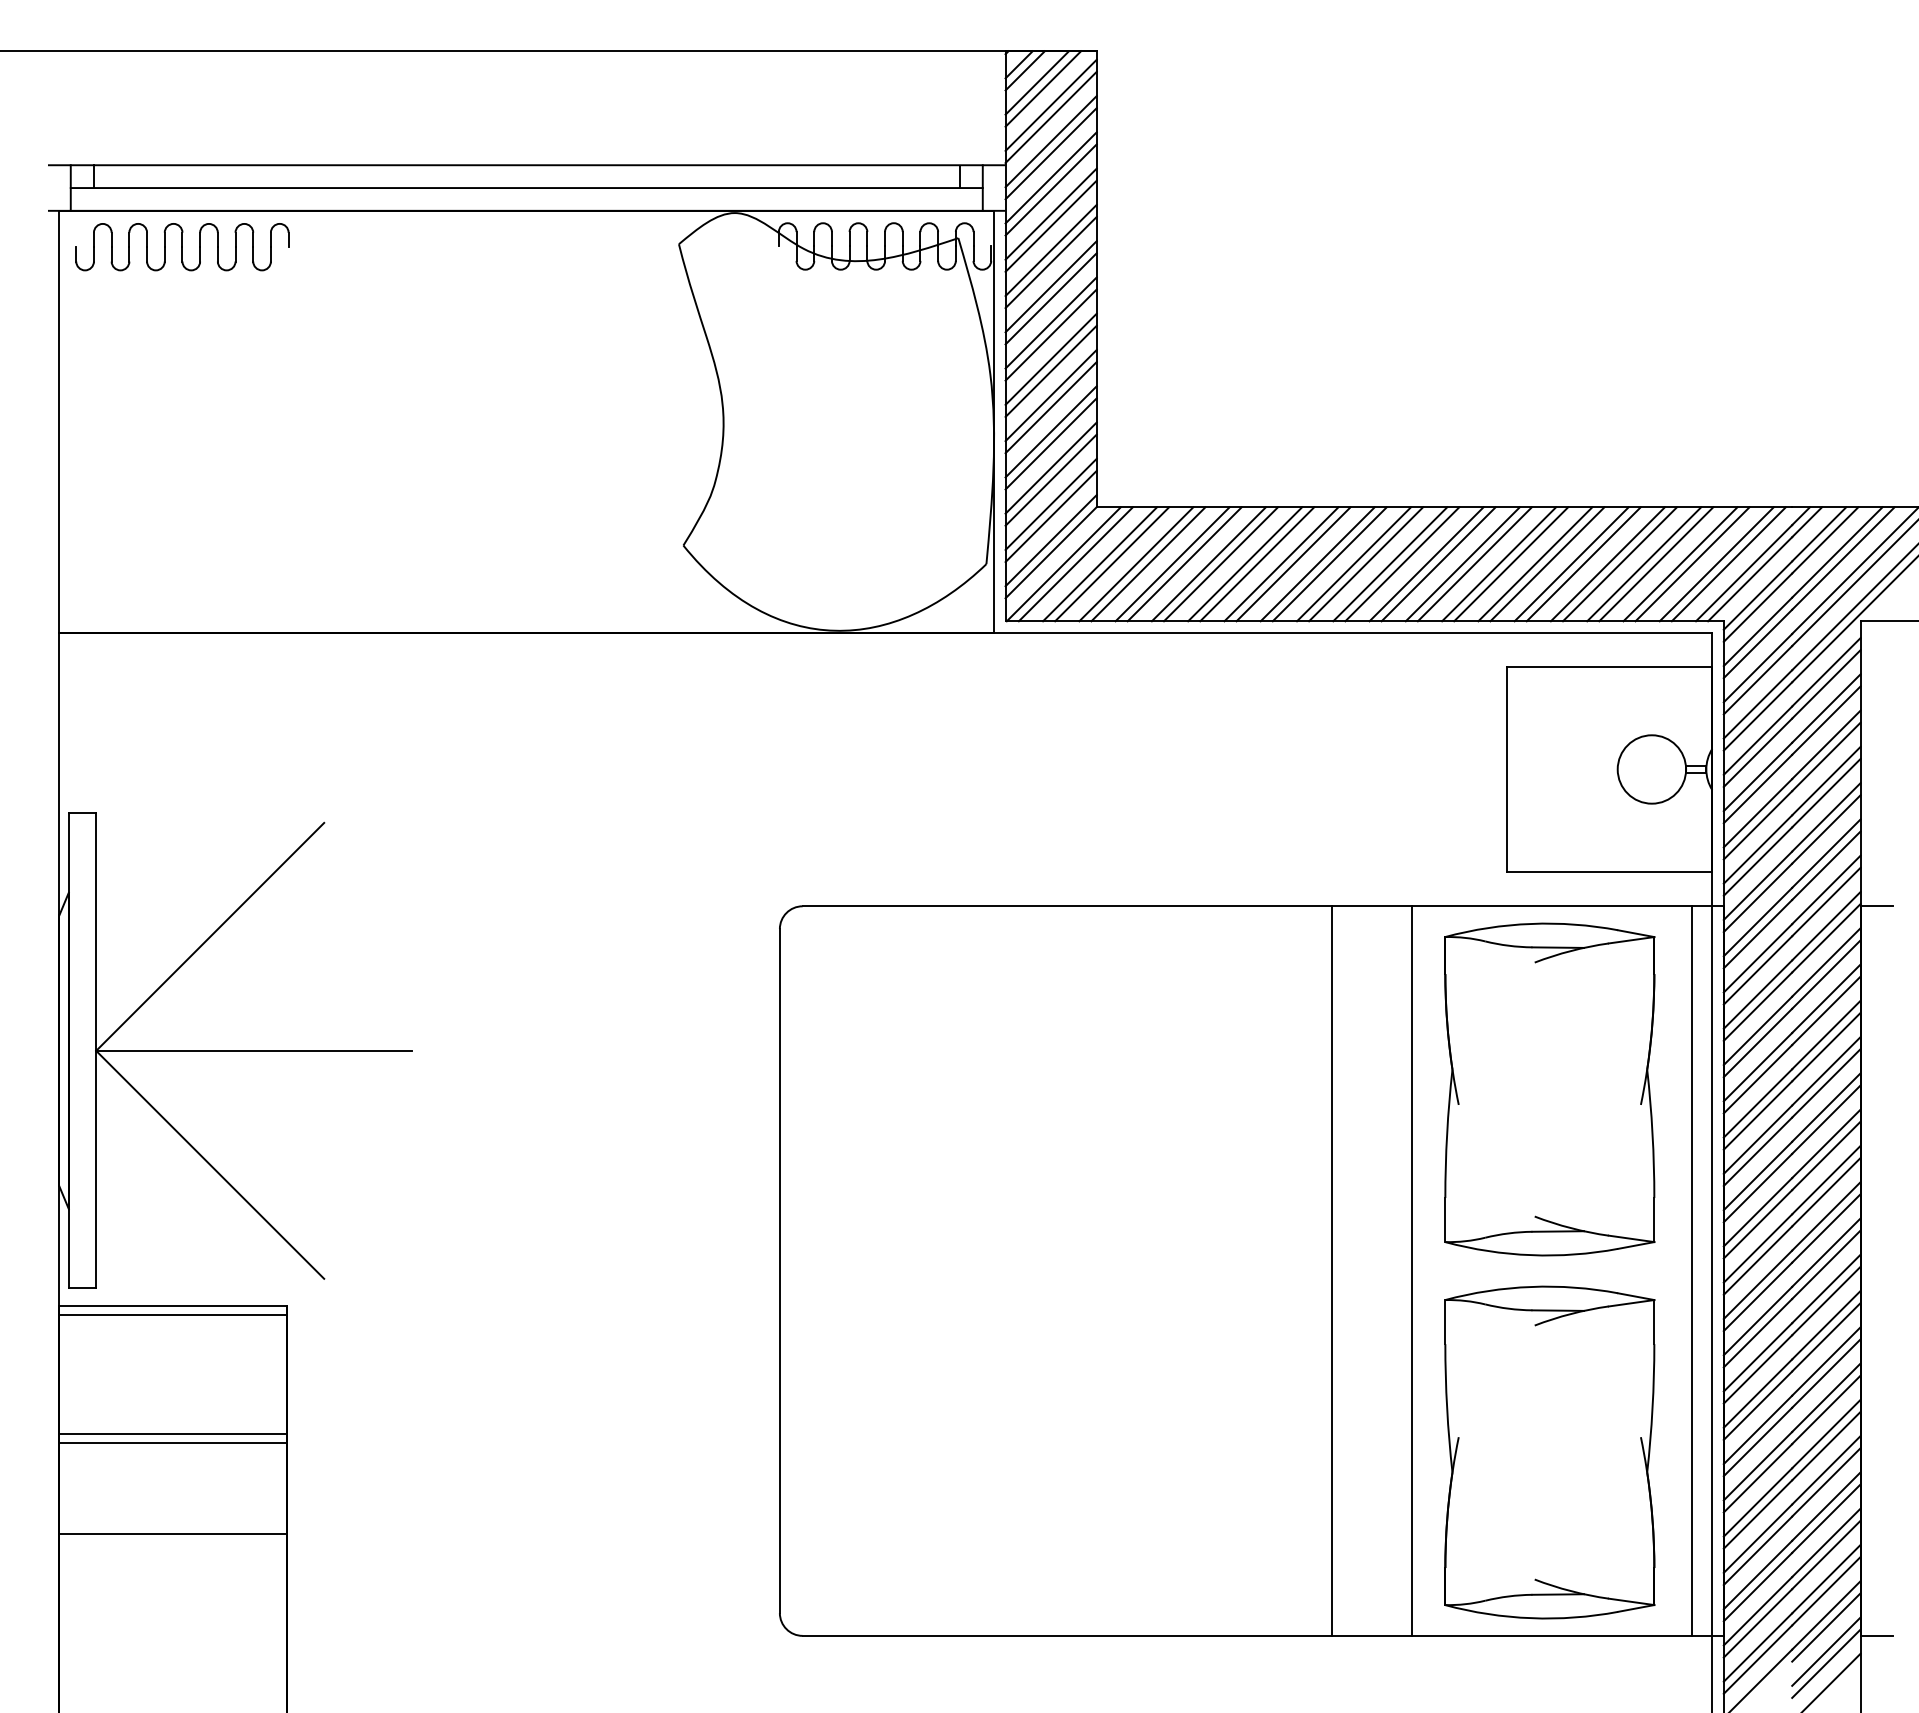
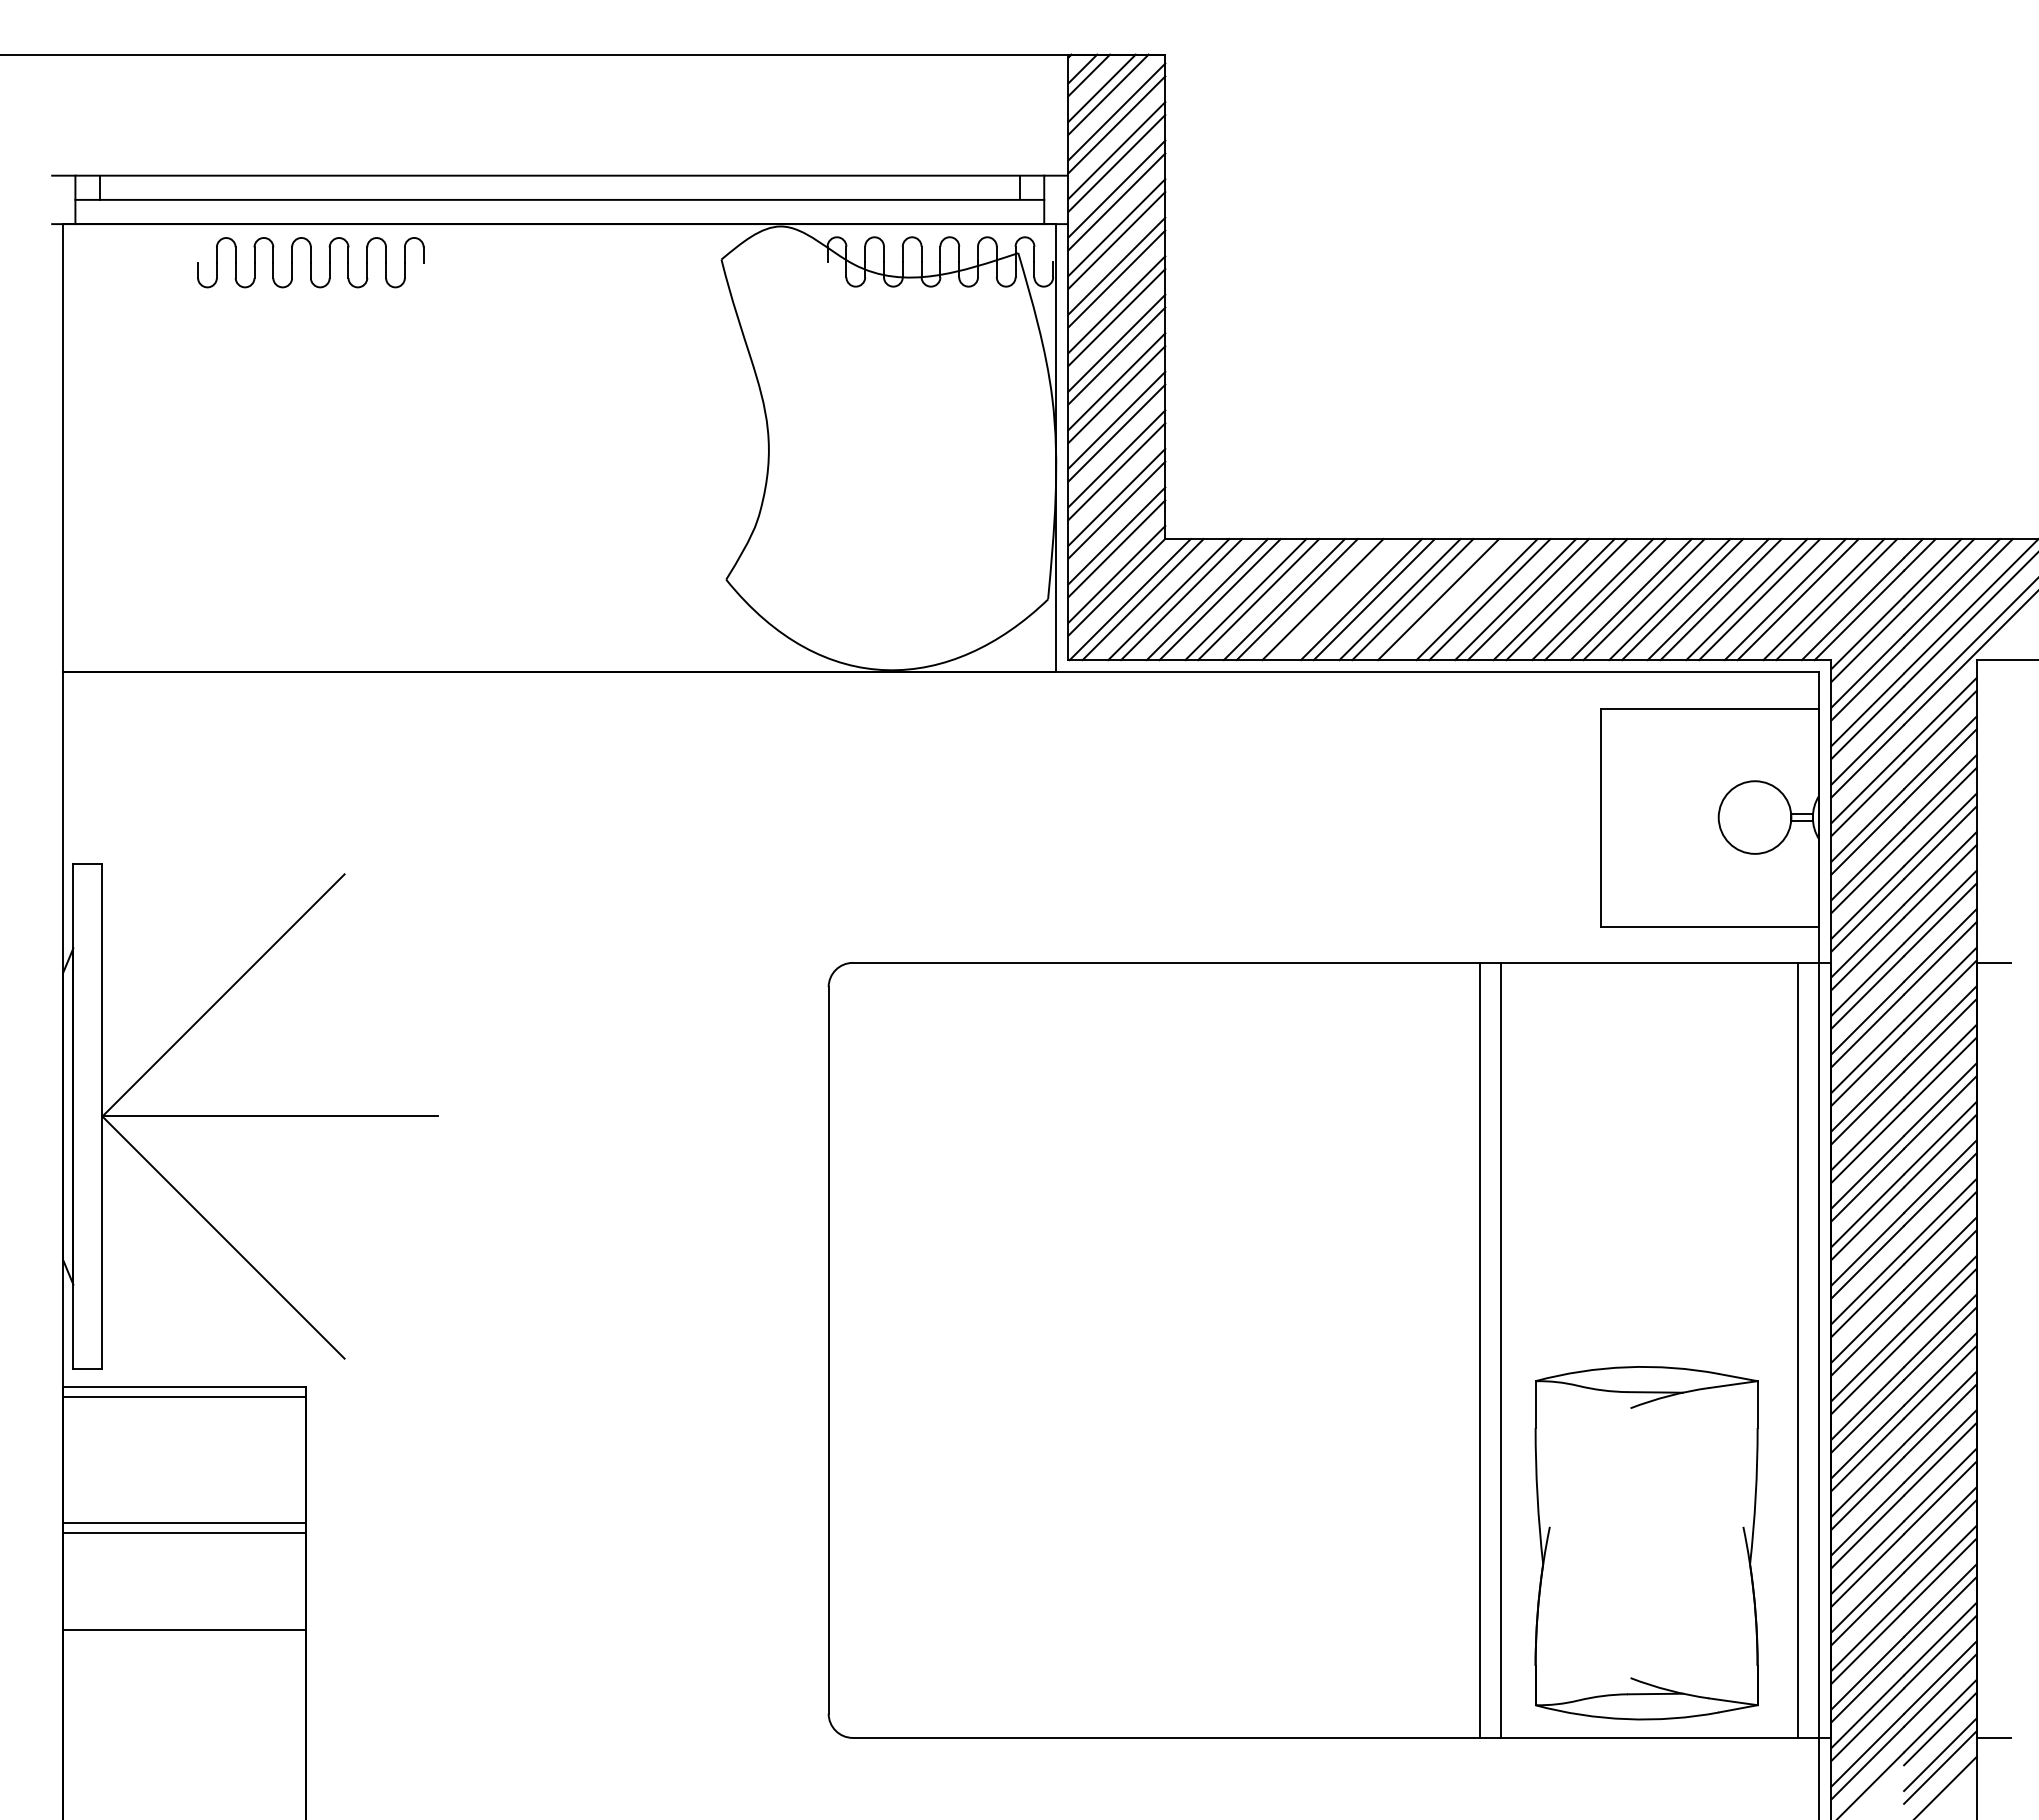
part: (182, 247) -> (310, 263), moved
line: (1257, 564) -> (1336, 599), removed
line: (1366, 564) -> (1451, 599), removed
part: (1549, 1089) -> (1646, 1157), removed
line: (1331, 1270) -> (1479, 1349), moved

